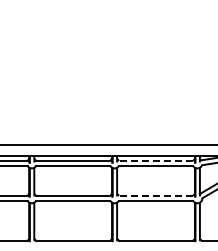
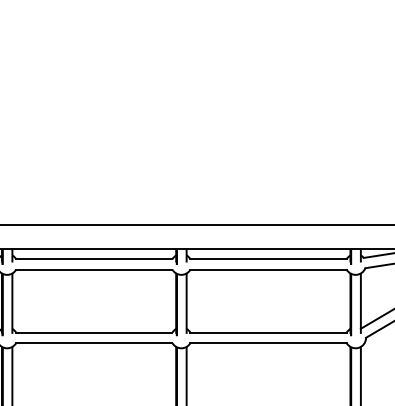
line: (155, 160) -> (267, 258), dashed -> solid
line: (155, 195) -> (267, 331), dashed -> solid

